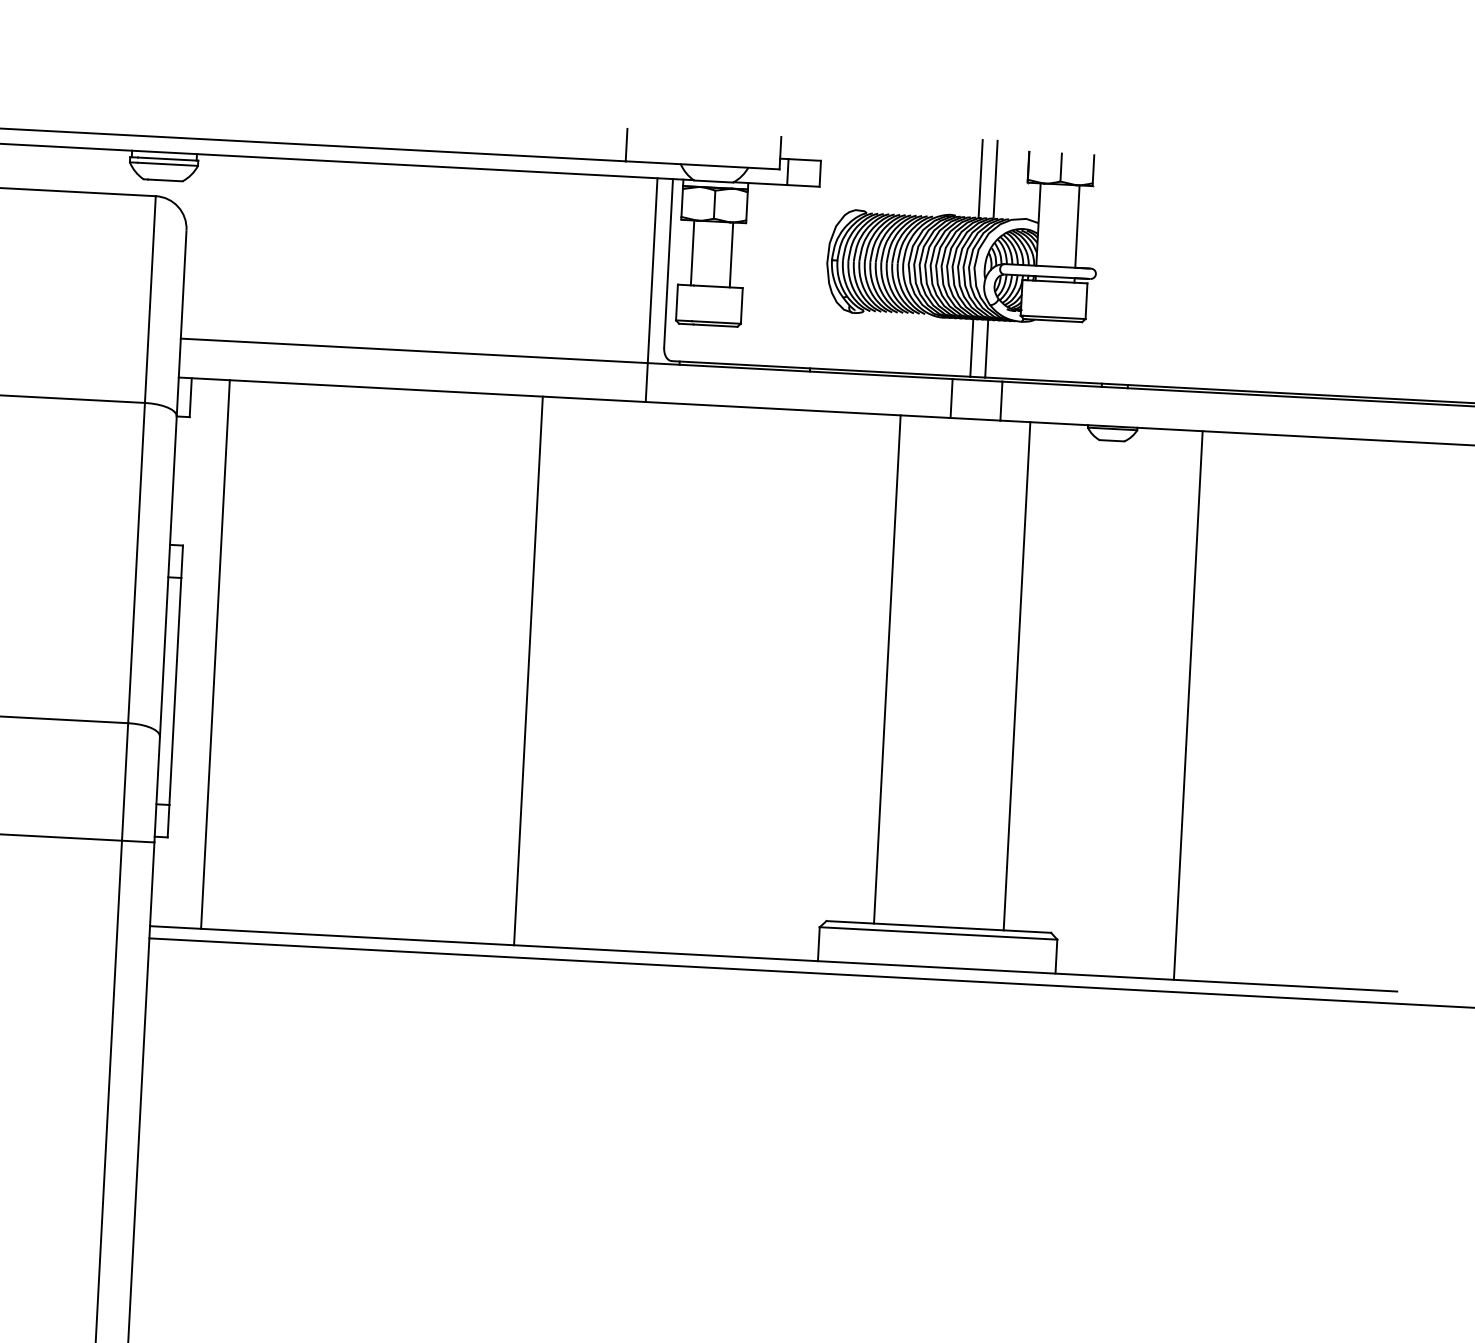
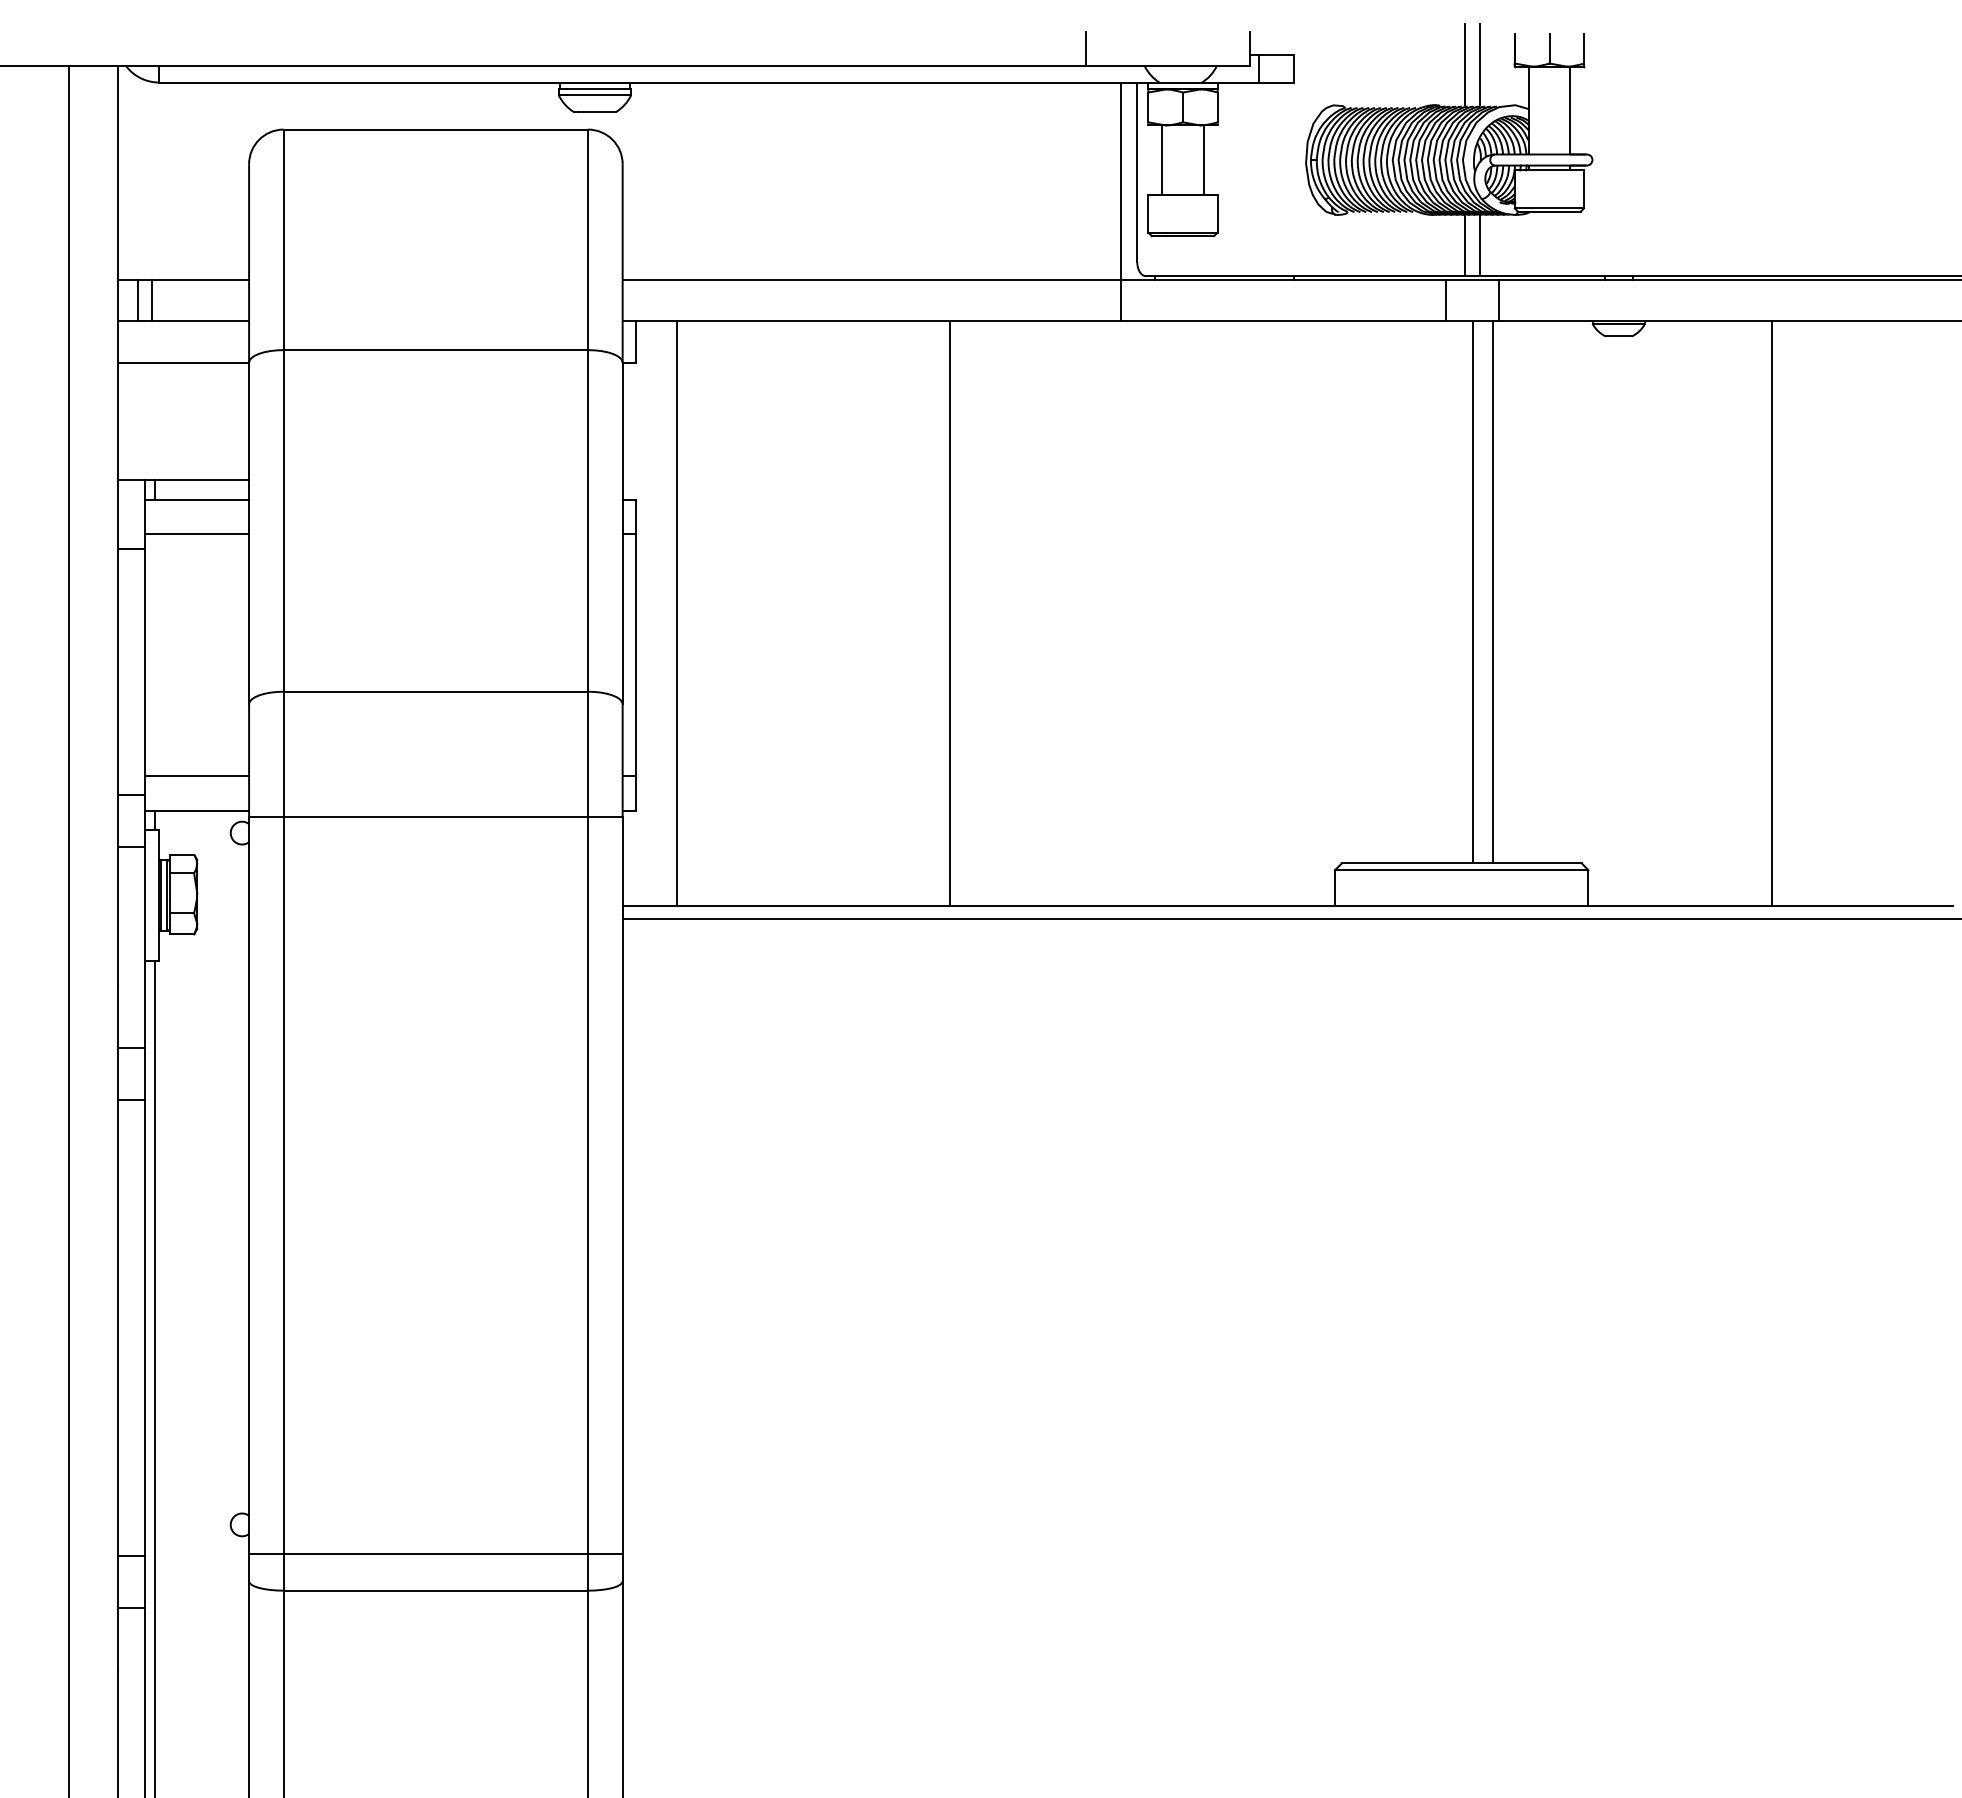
line: (887, 669) -> (1492, 592), moved
line: (528, 670) -> (949, 613), moved
line: (1016, 676) -> (1472, 592), moved
line: (1188, 705) -> (1771, 613), moved

